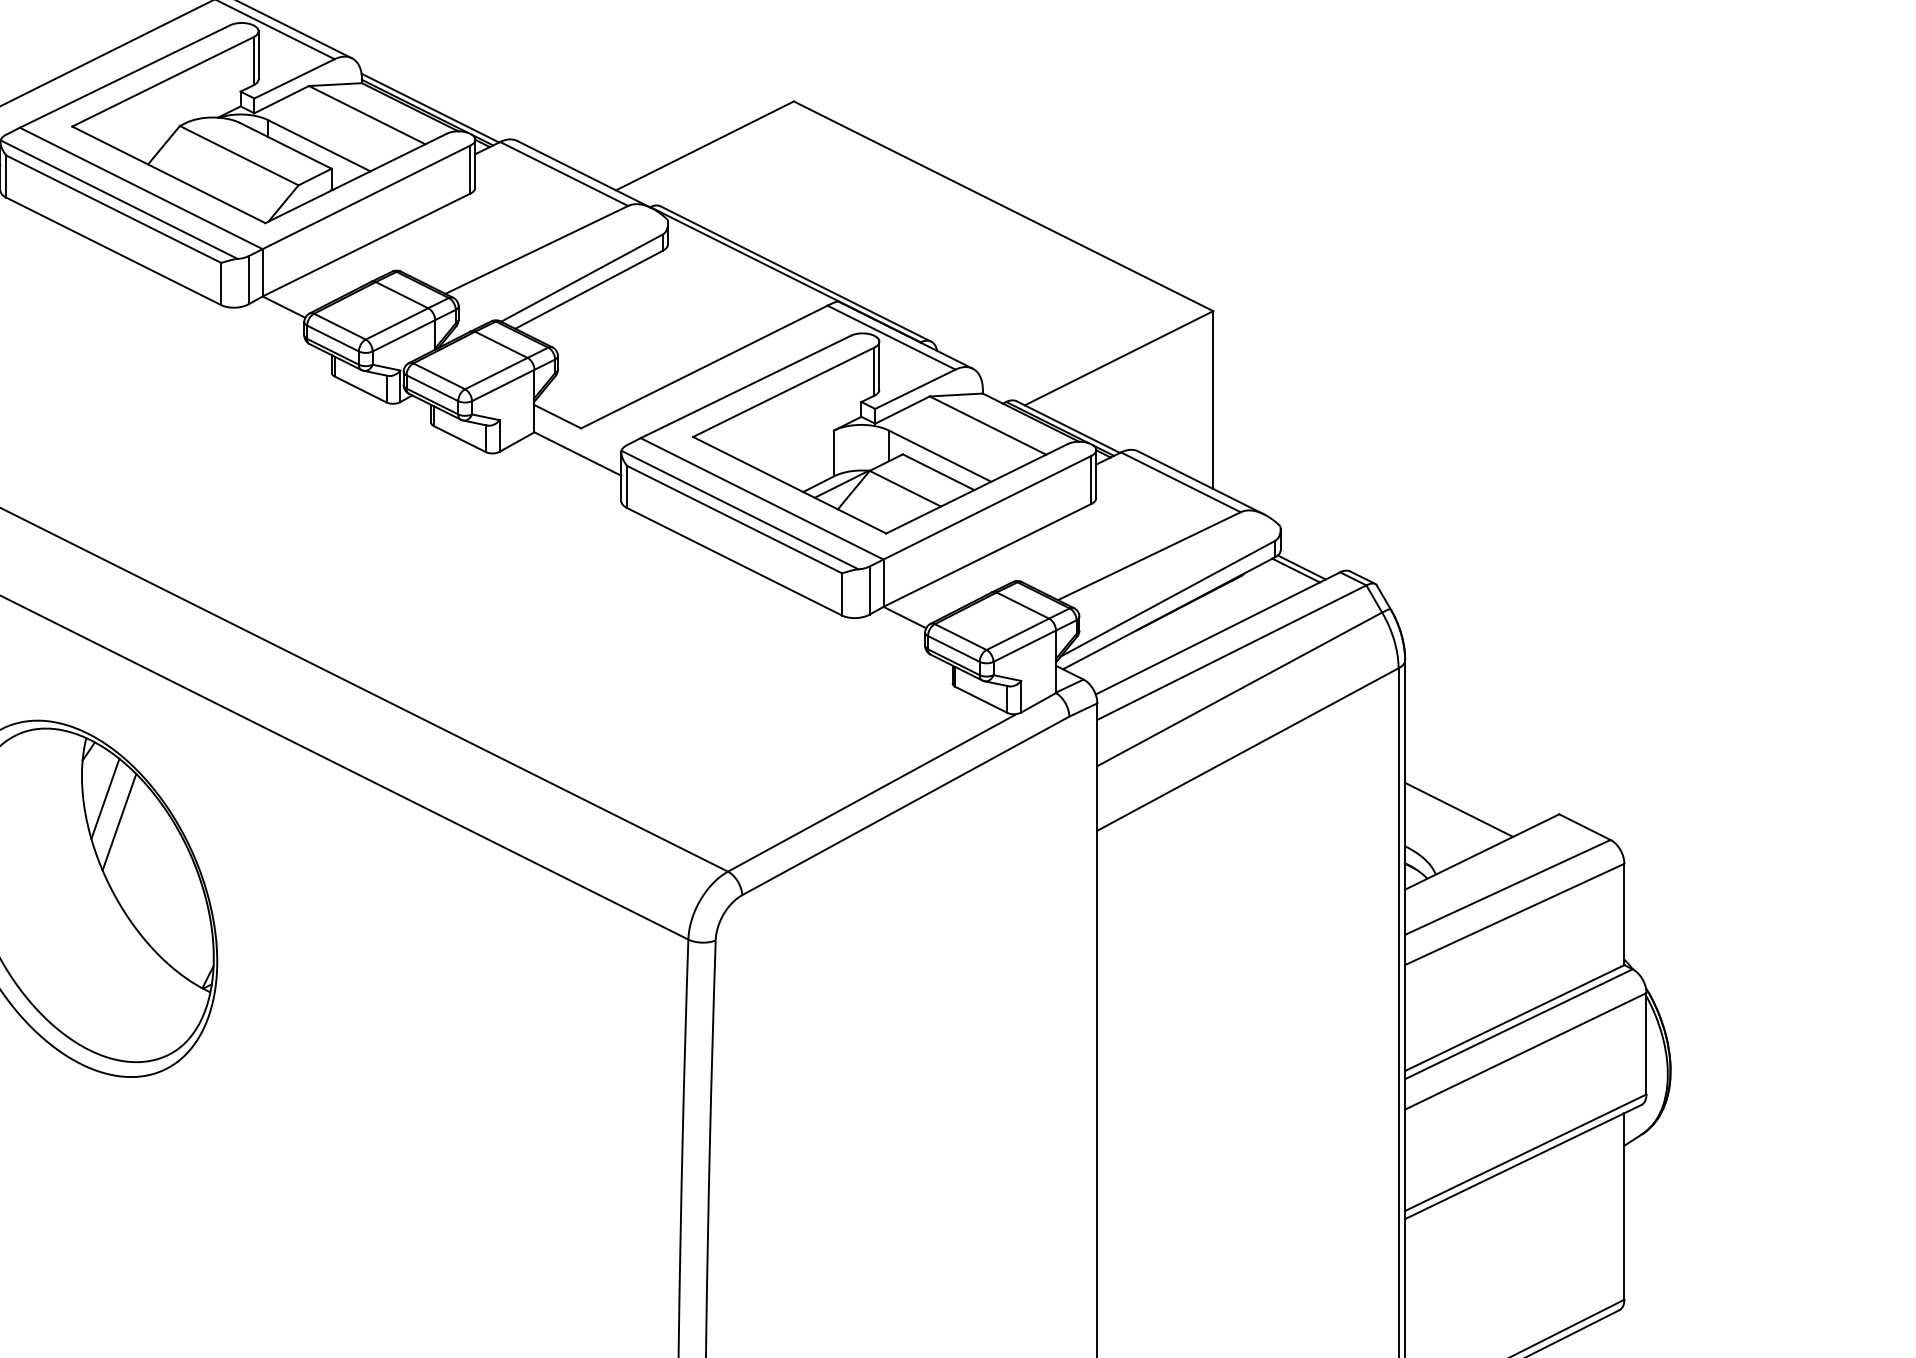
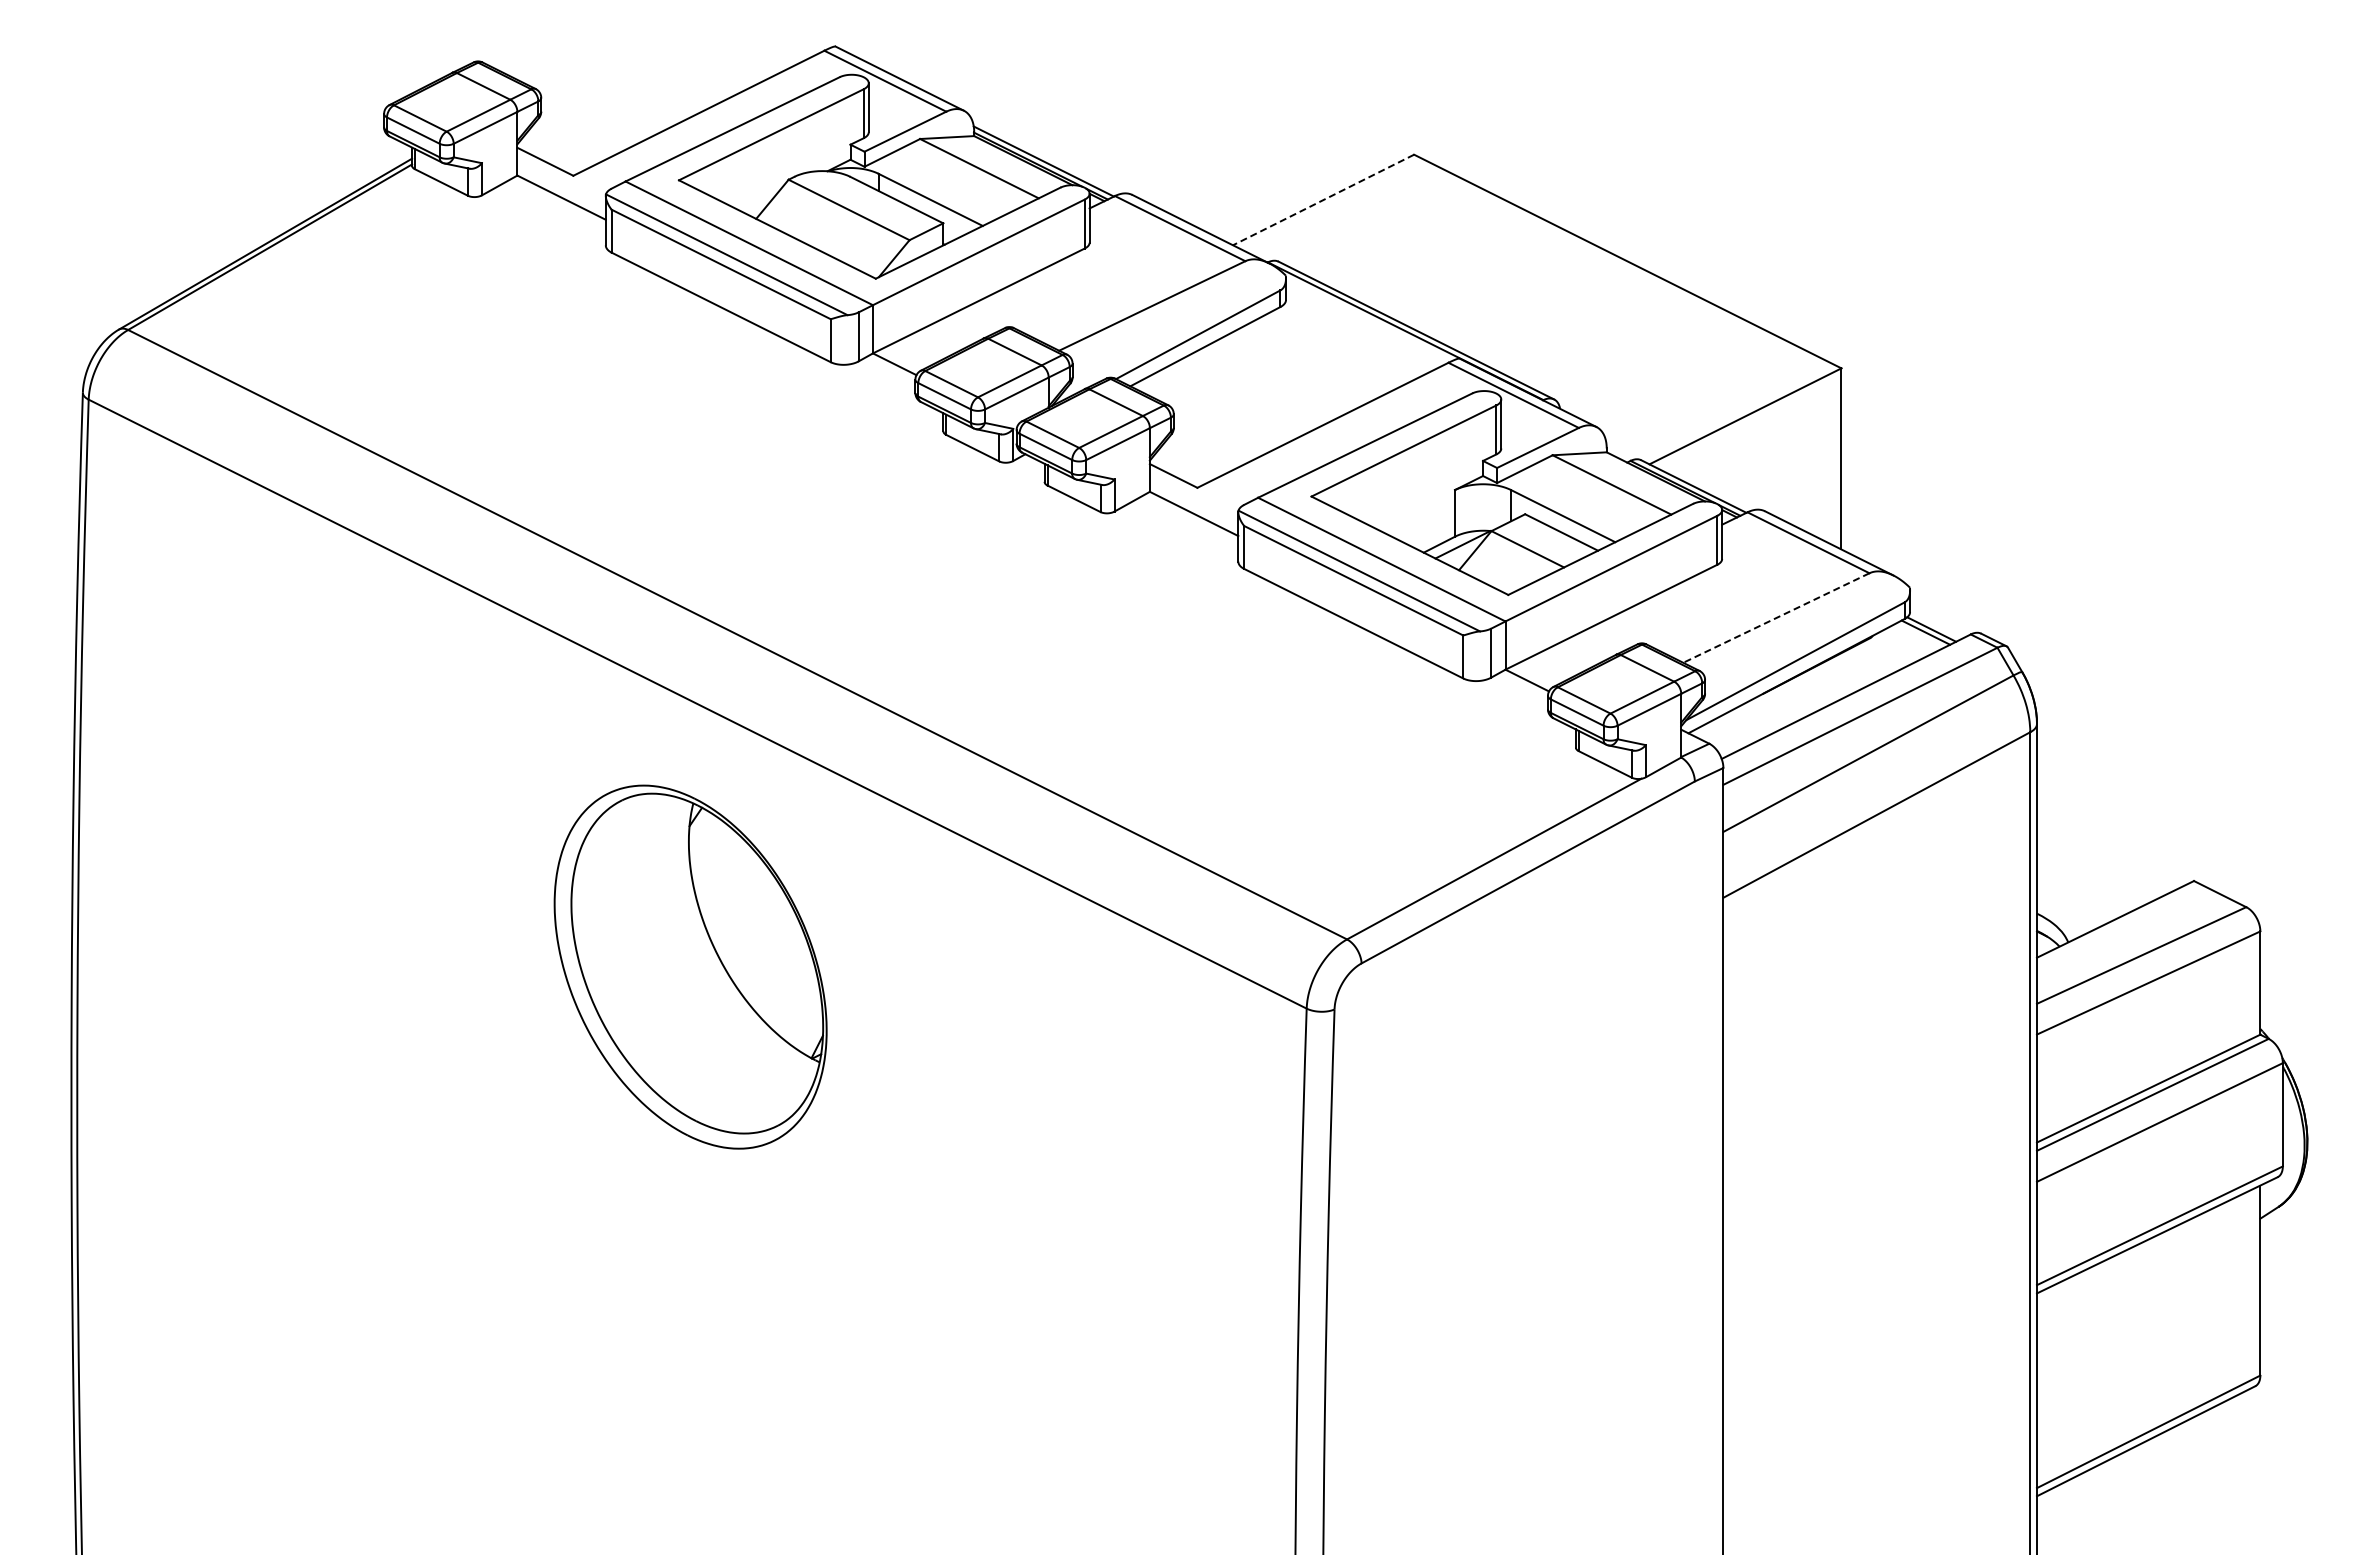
line: (704, 146) -> (1323, 200), solid -> dashed
line: (1148, 556) -> (1775, 618), solid -> dashed
line: (105, 799) -> (712, 865), removed
line: (1458, 809) -> (2091, 876), removed
line: (118, 821) -> (726, 888), removed

